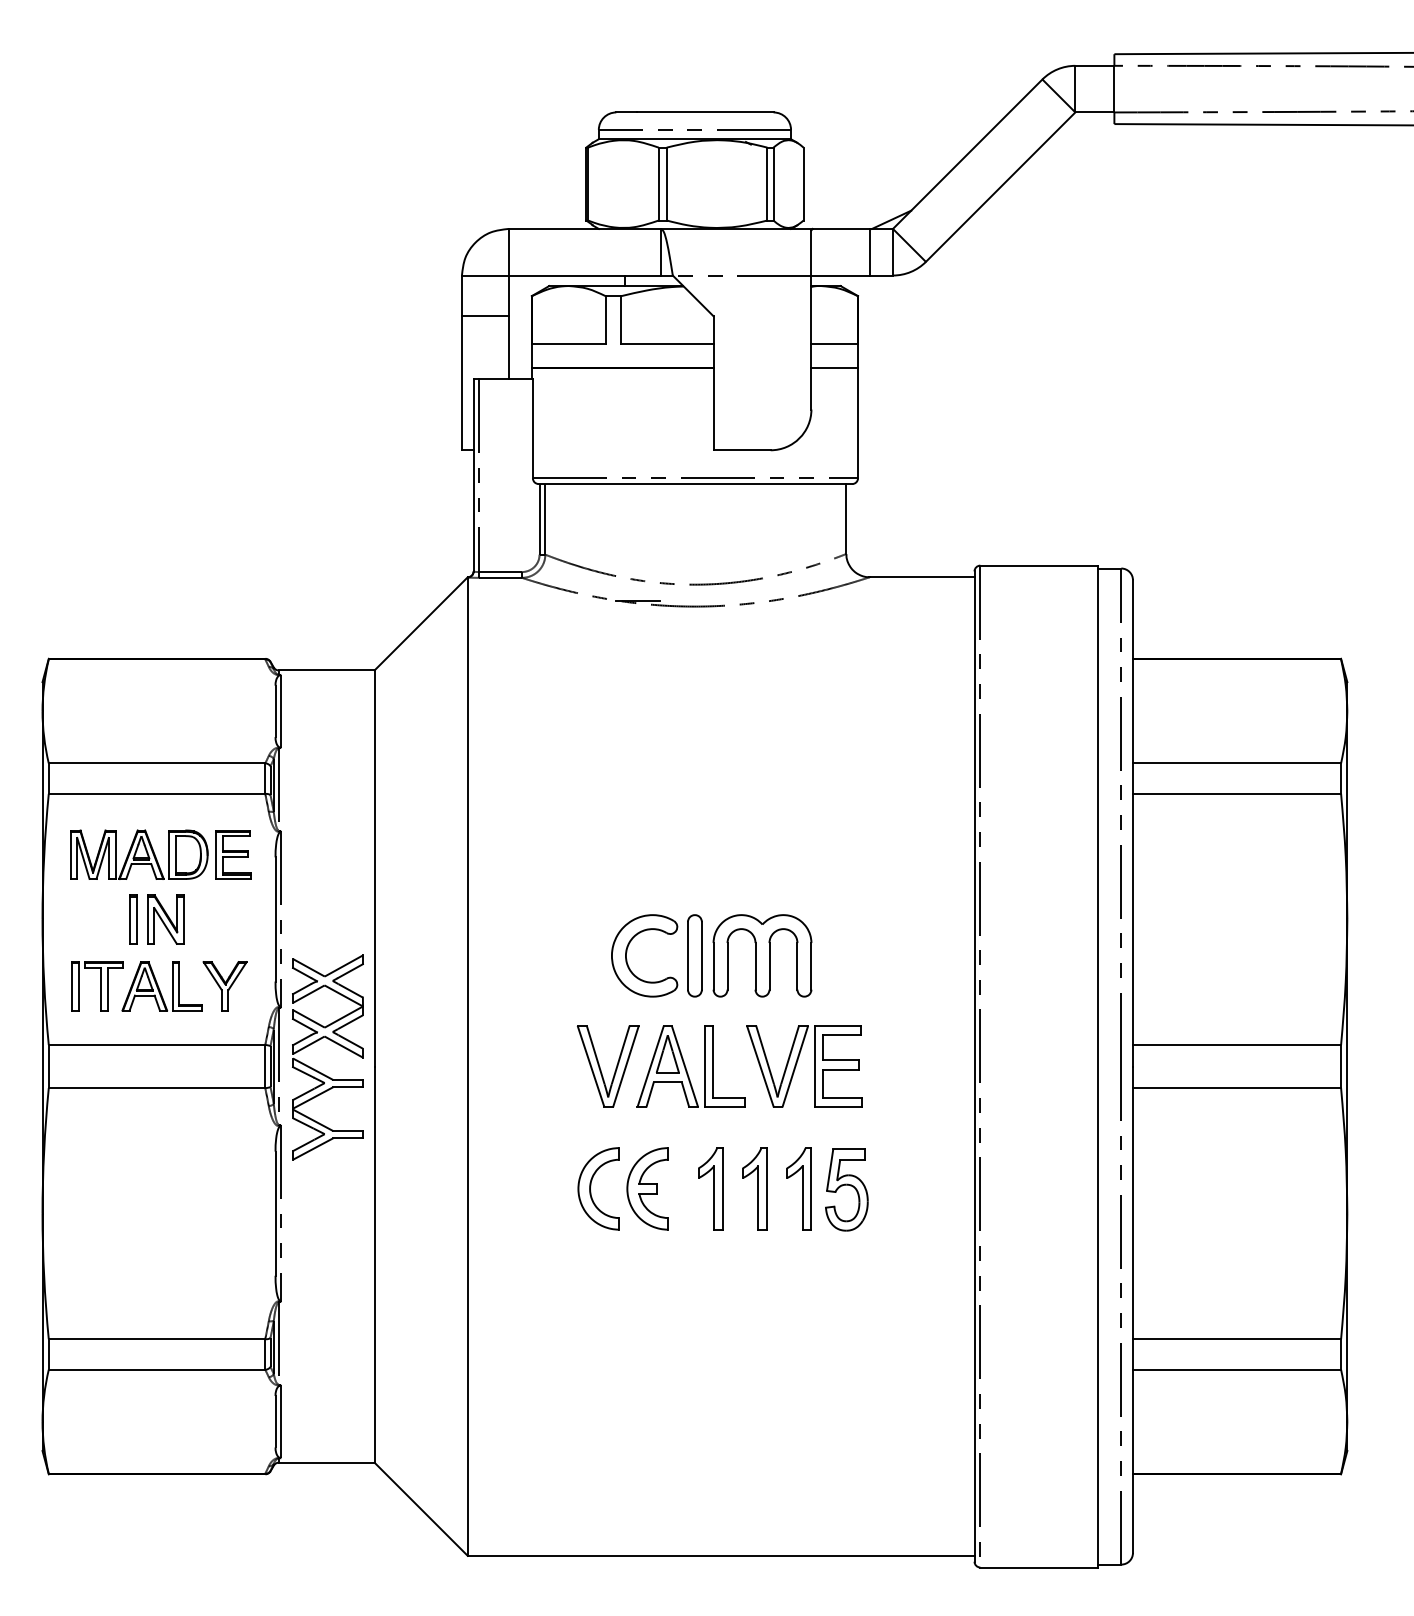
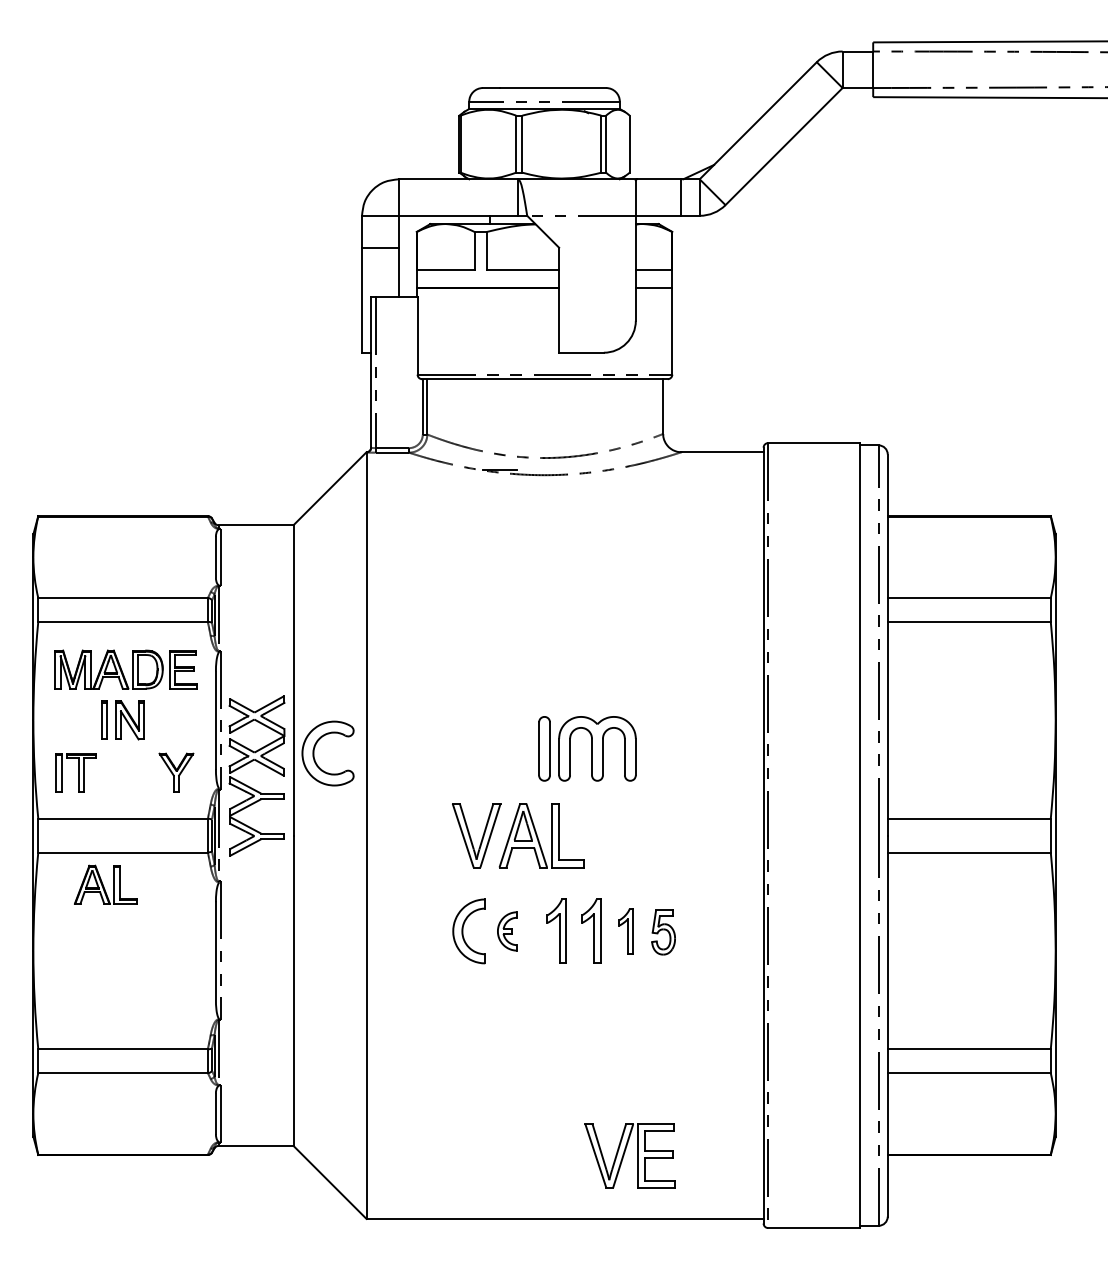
part: (627, 952) -> (314, 750), moved
part: (161, 986) -> (105, 884), moved
part: (336, 1044) -> (263, 765), moved
part: (797, 1063) -> (624, 1153), moved
part: (647, 1188) -> (507, 931), size x0.6
part: (798, 1188) -> (625, 931), size x0.7
part: (846, 1189) -> (663, 931), size x0.7

